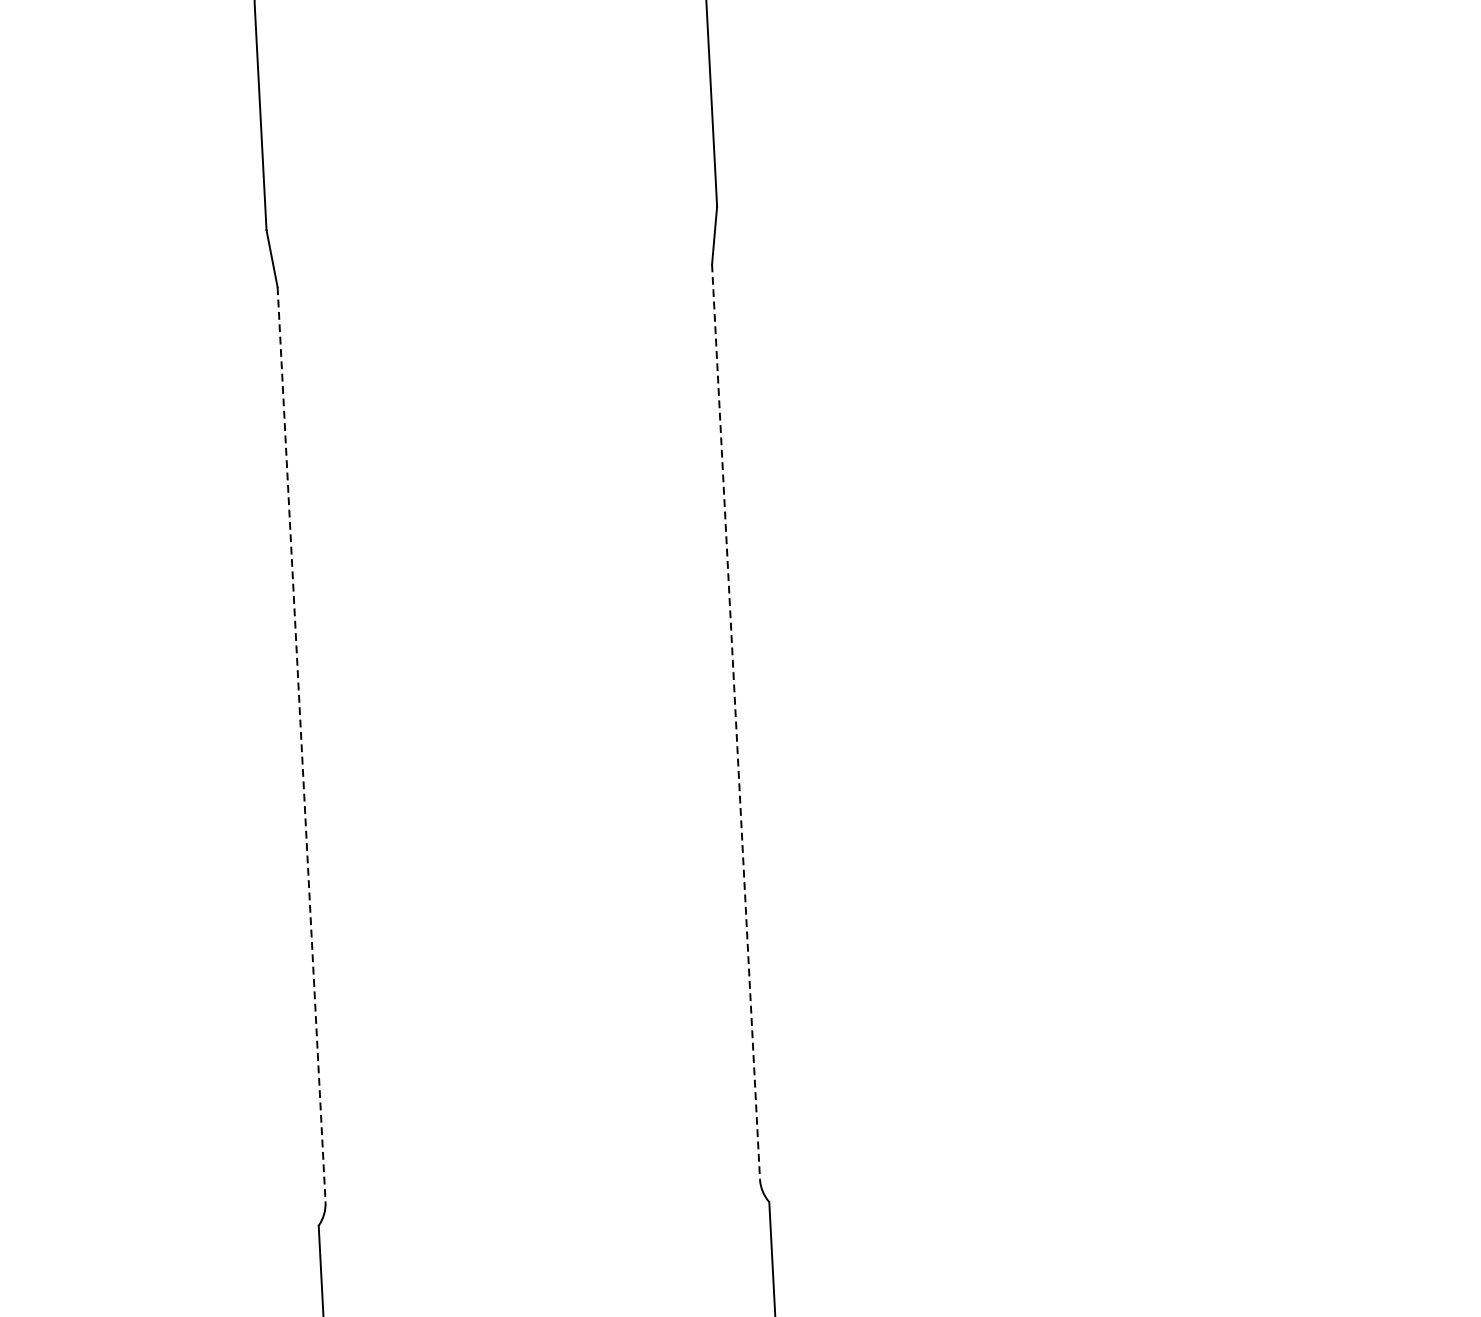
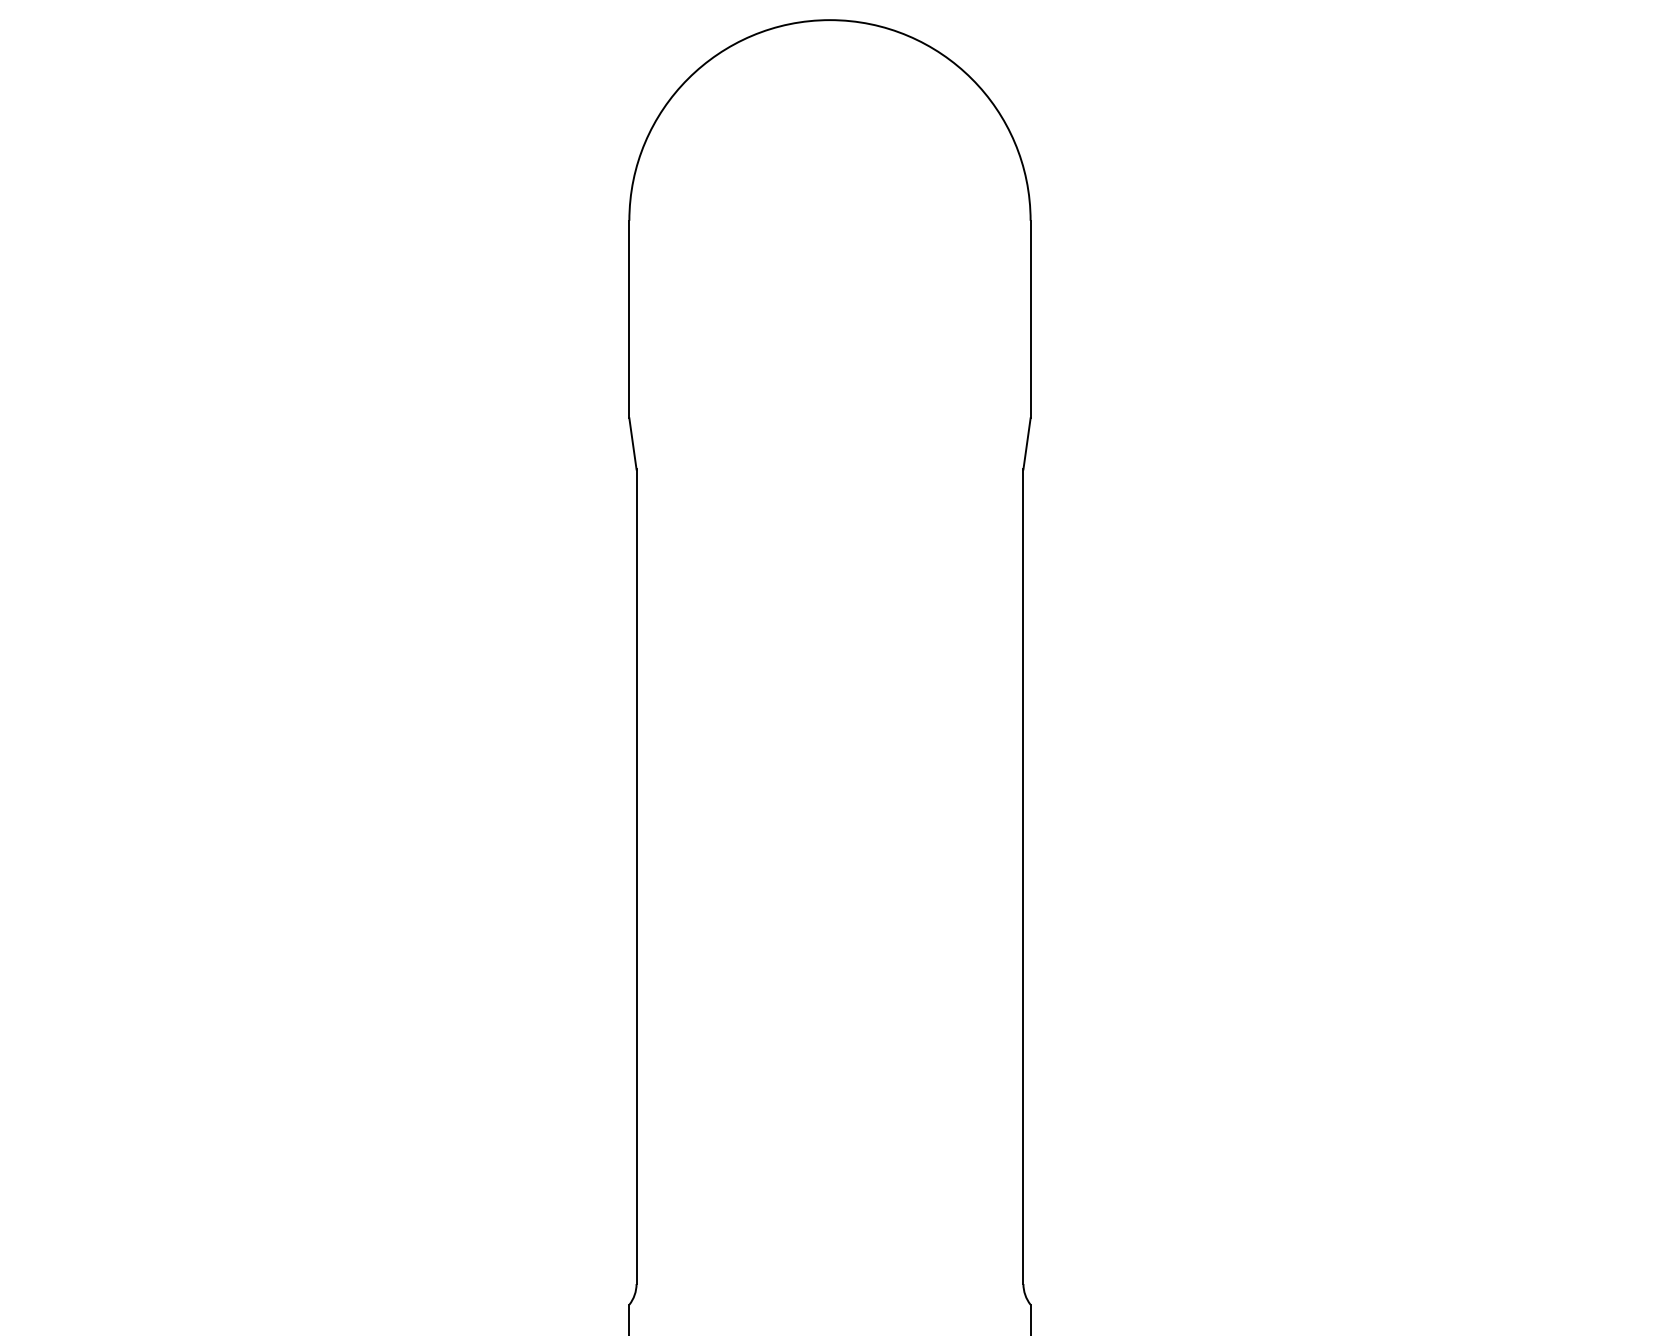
line: (736, 722) -> (1023, 877), dashed -> solid
line: (301, 745) -> (636, 877), dashed -> solid

